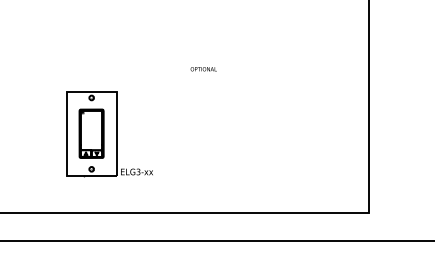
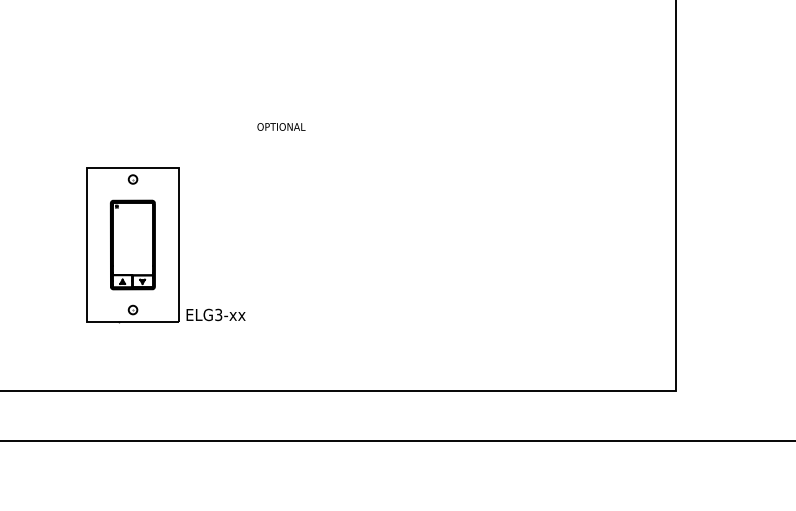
text: (203, 69) -> (280, 127), moved
part: (109, 134) -> (165, 246), moved

